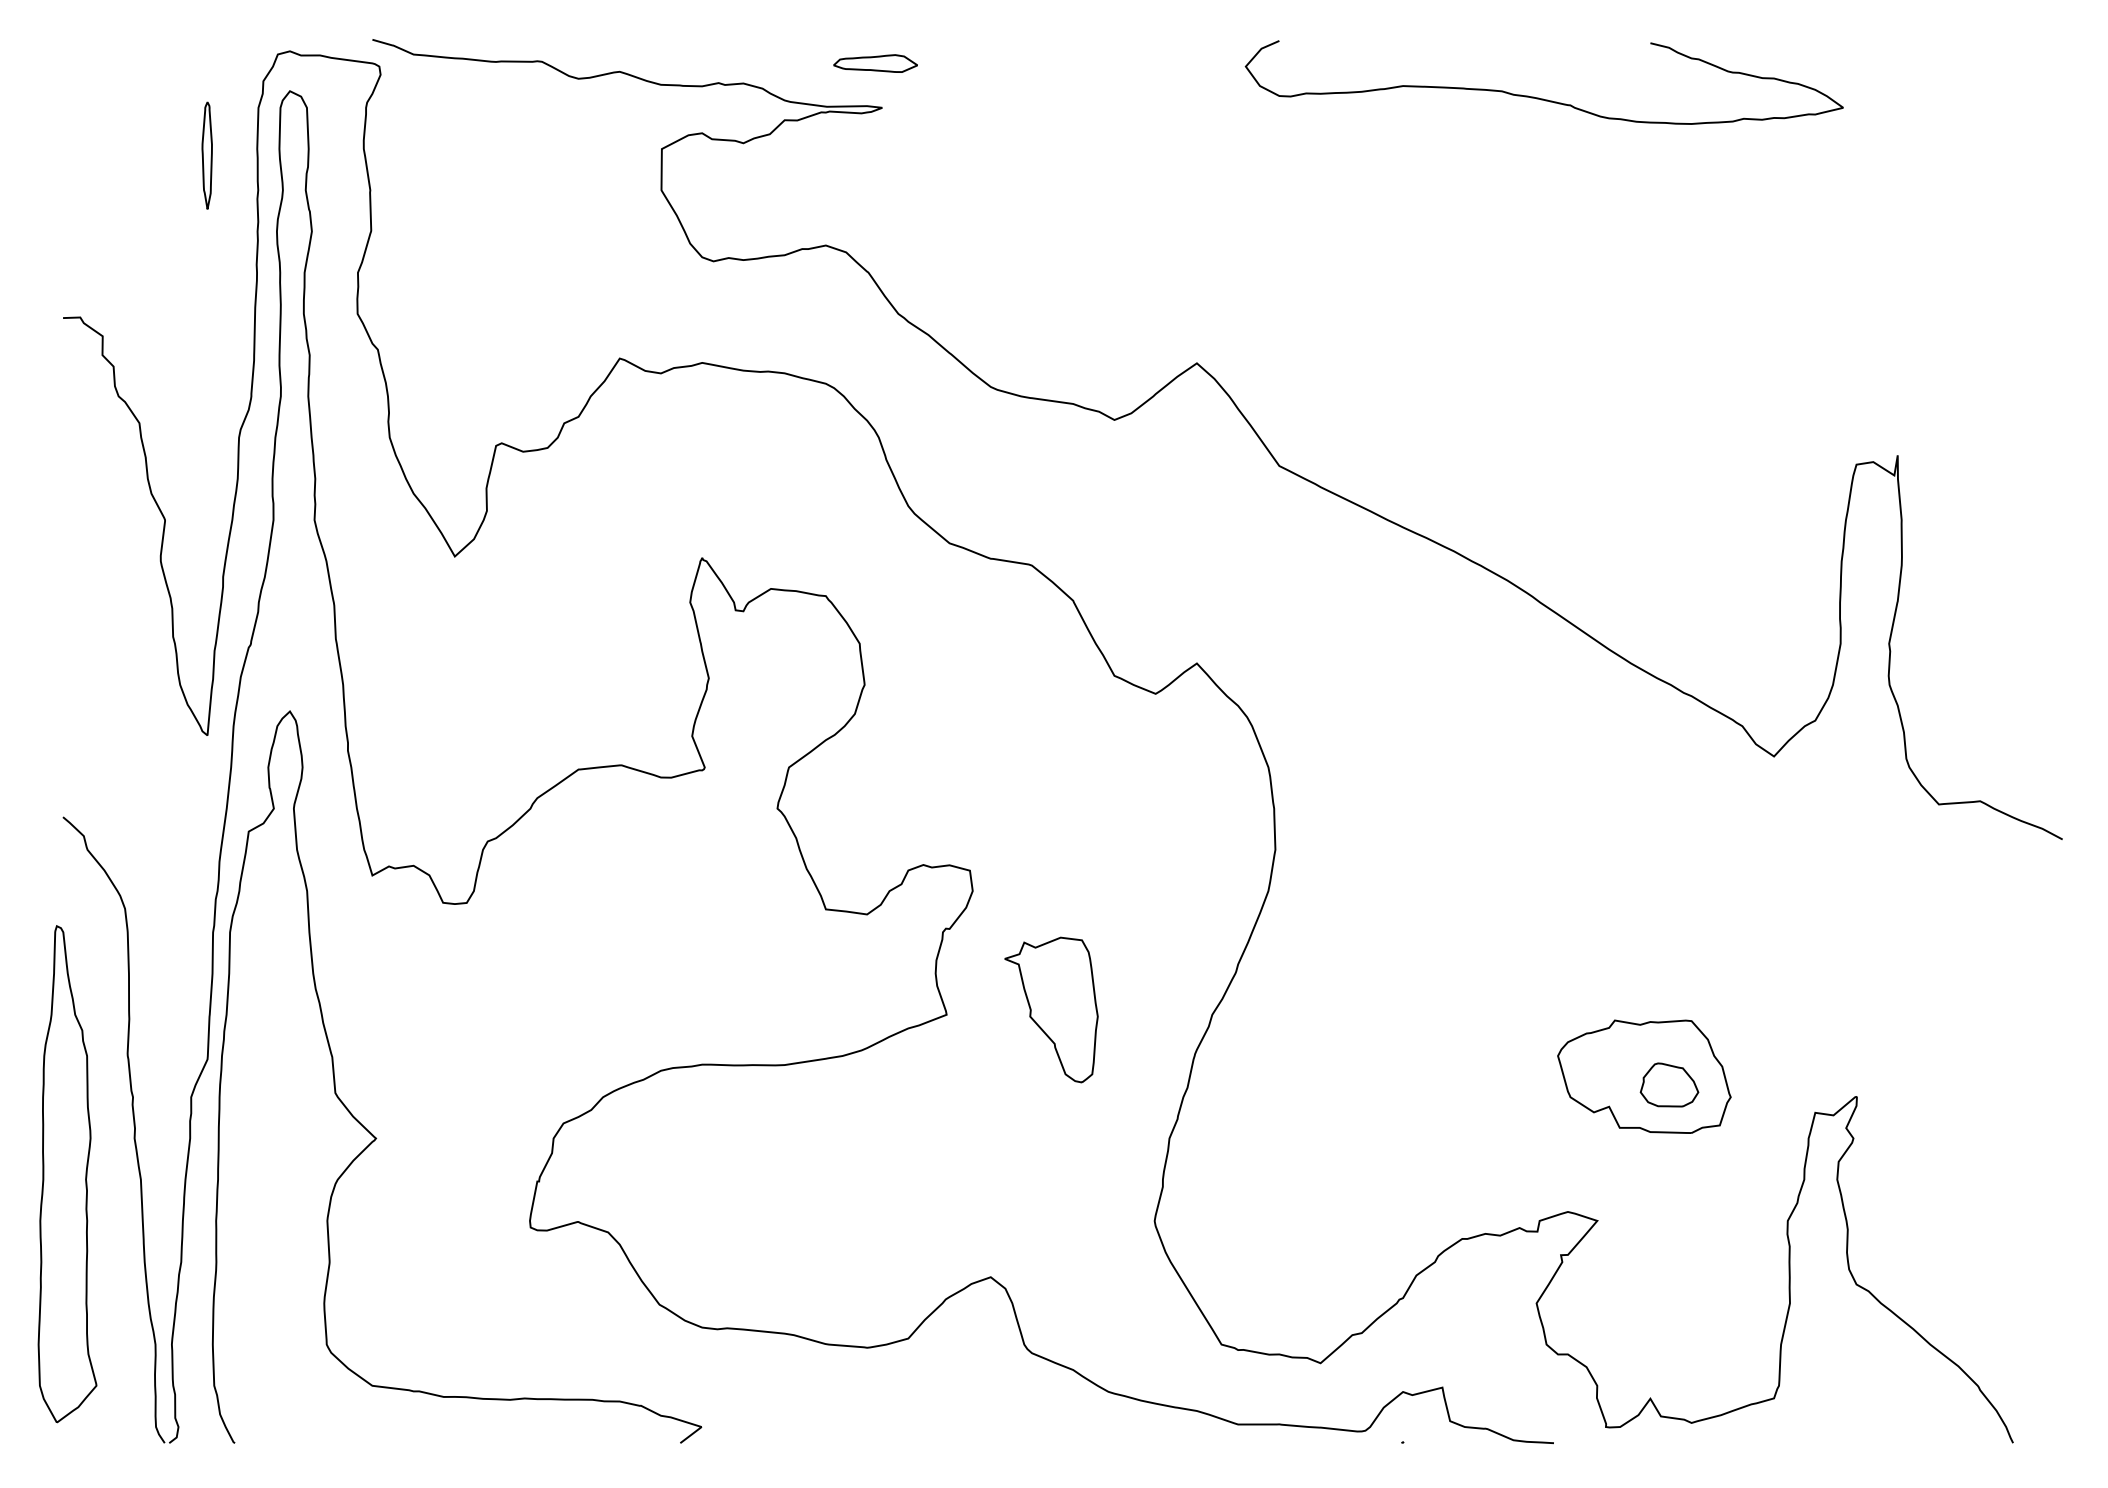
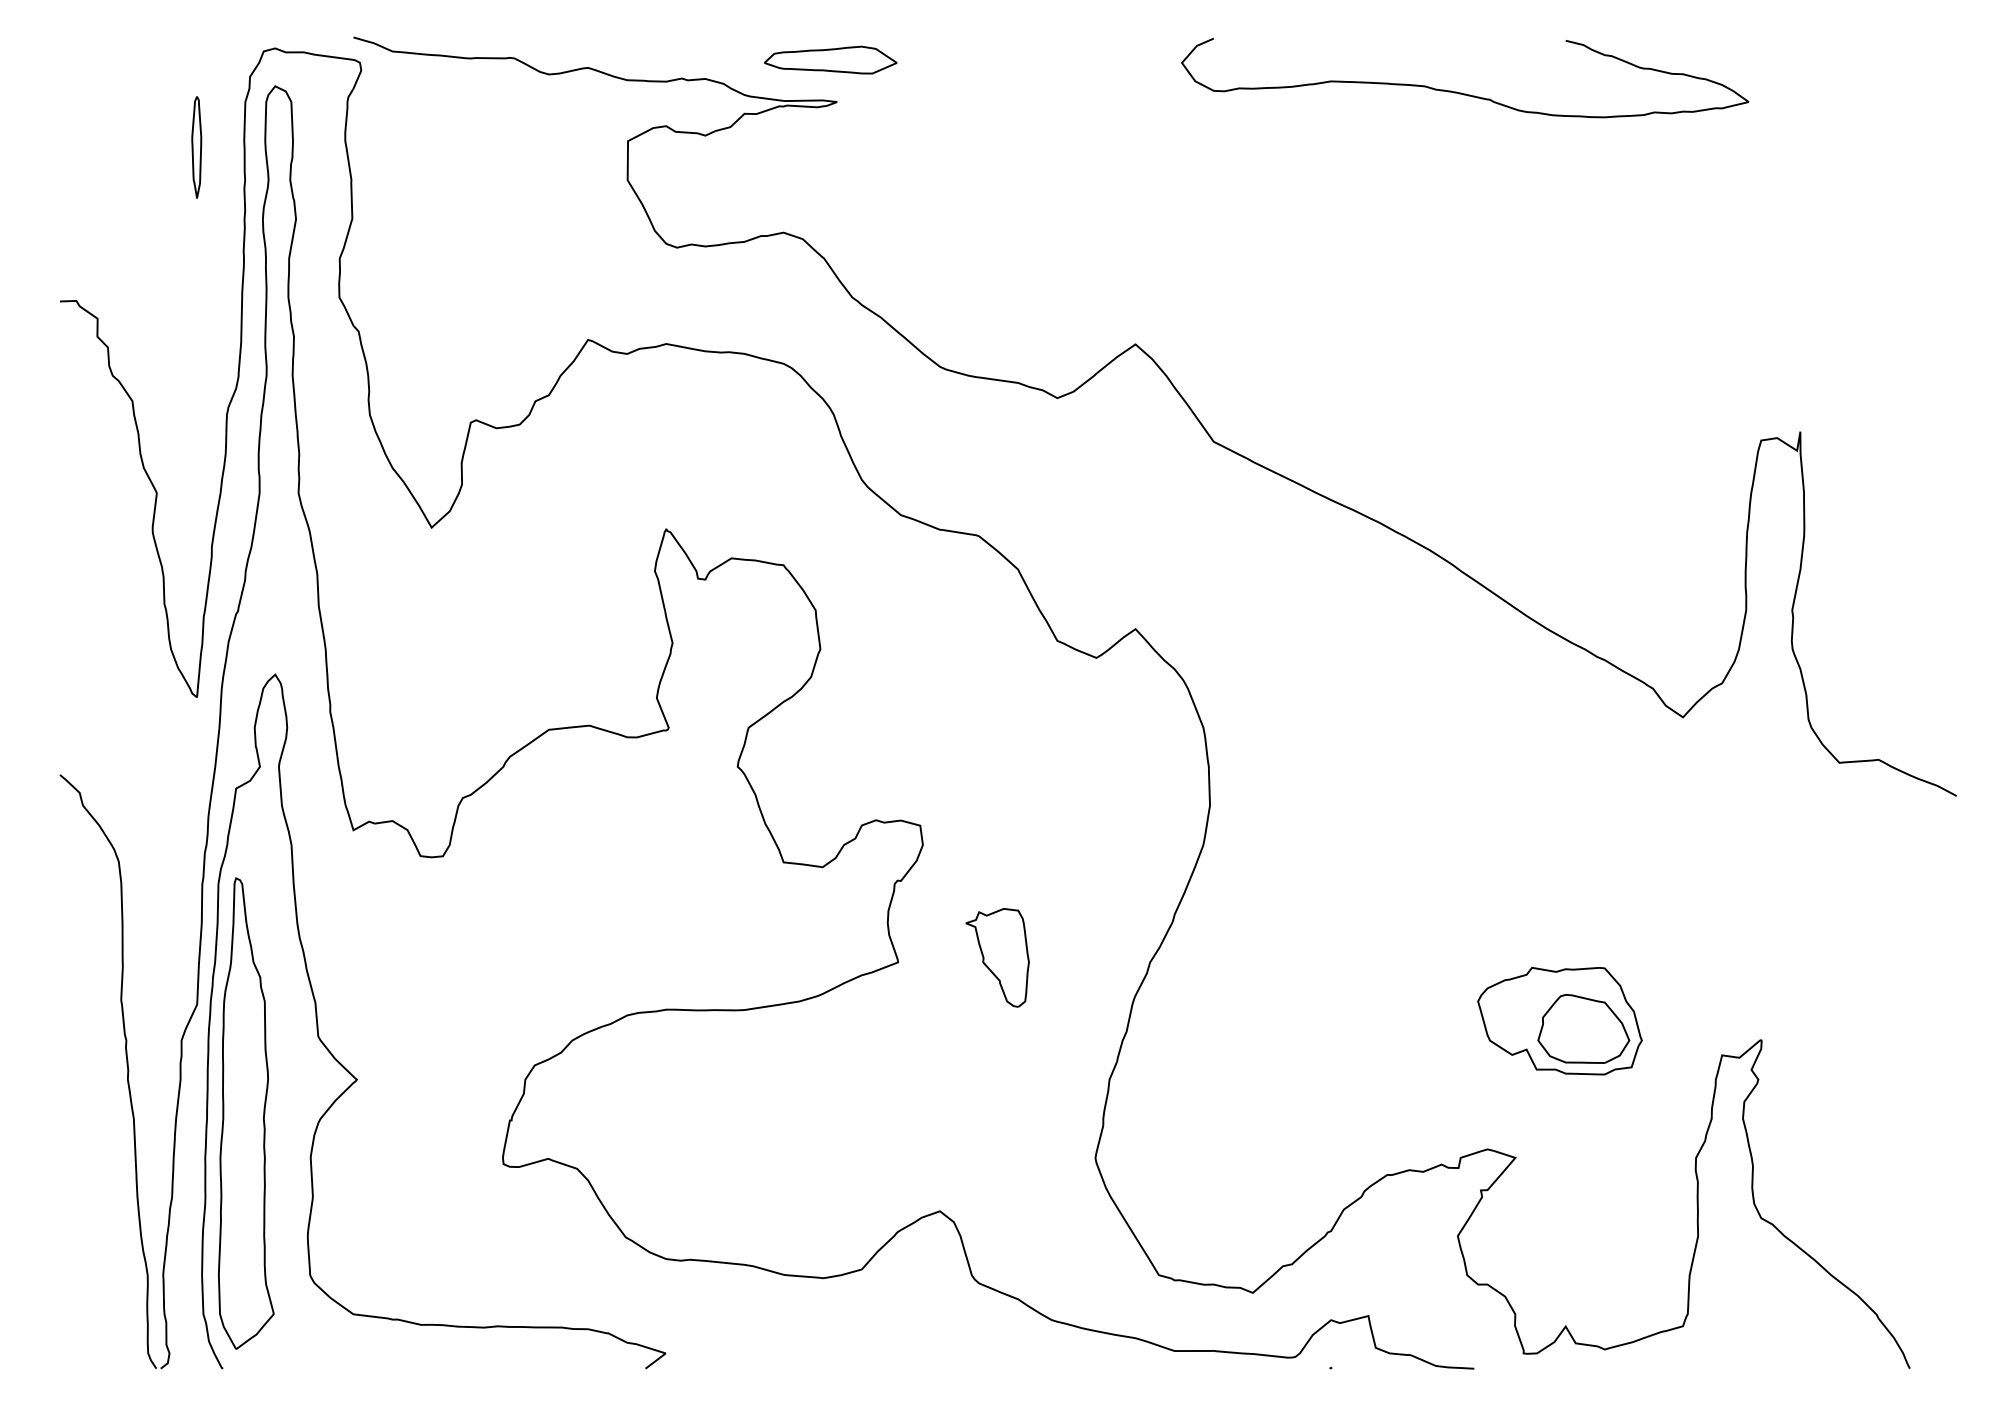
part: (875, 62) -> (830, 59), size x1.67
part: (1051, 1009) -> (997, 957), size x0.71
part: (1669, 1084) -> (1583, 1028), size x1.67
part: (67, 1174) -> (246, 1113), moved

